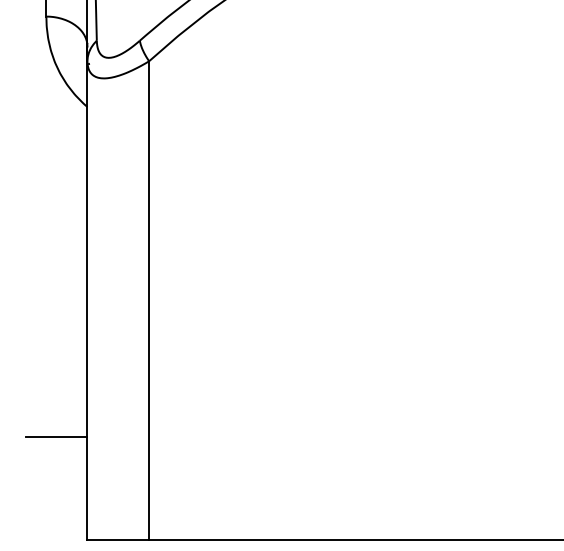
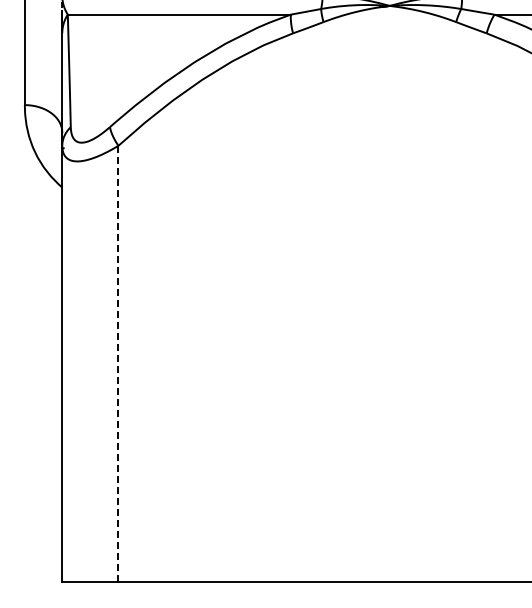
line: (149, 300) -> (118, 363), solid -> dashed
line: (56, 437) -> (34, 488), removed

